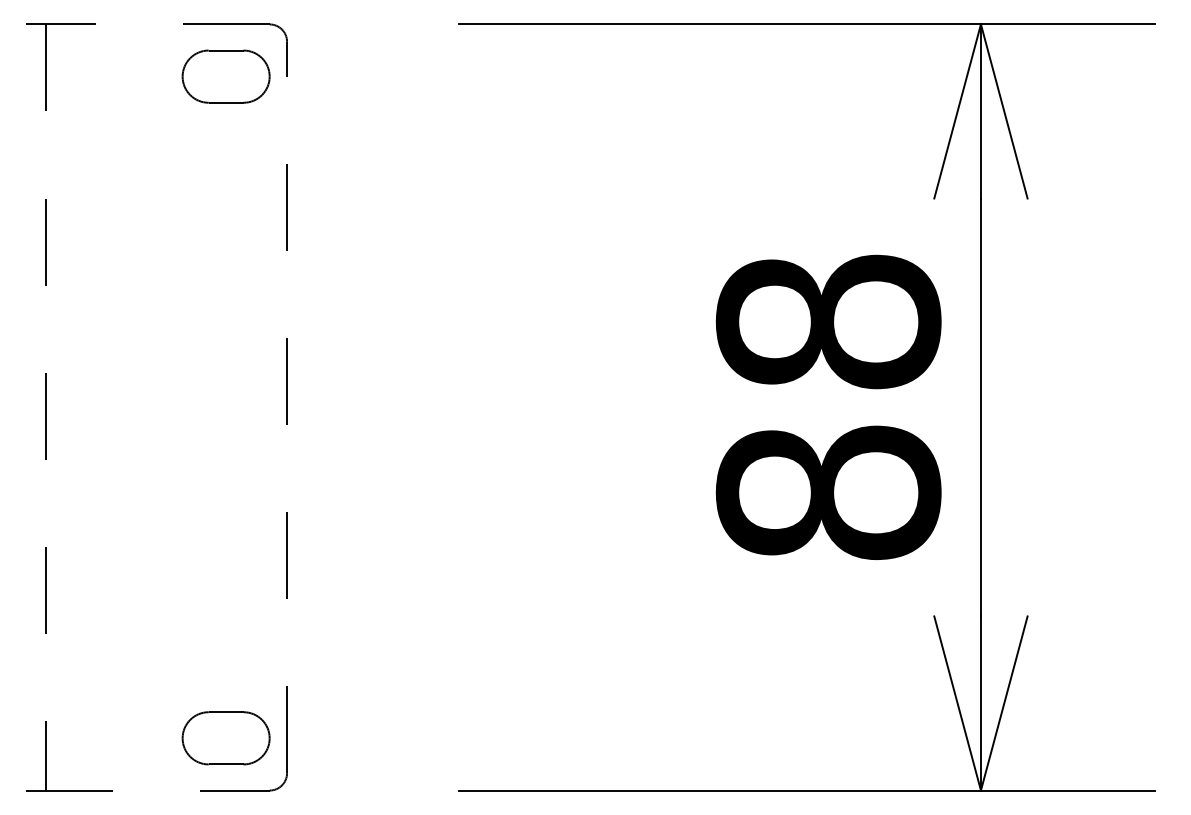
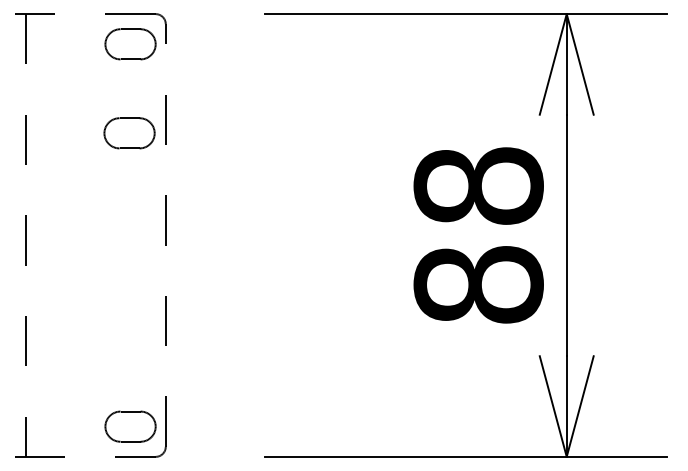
part: (224, 230) -> (129, 133), added

